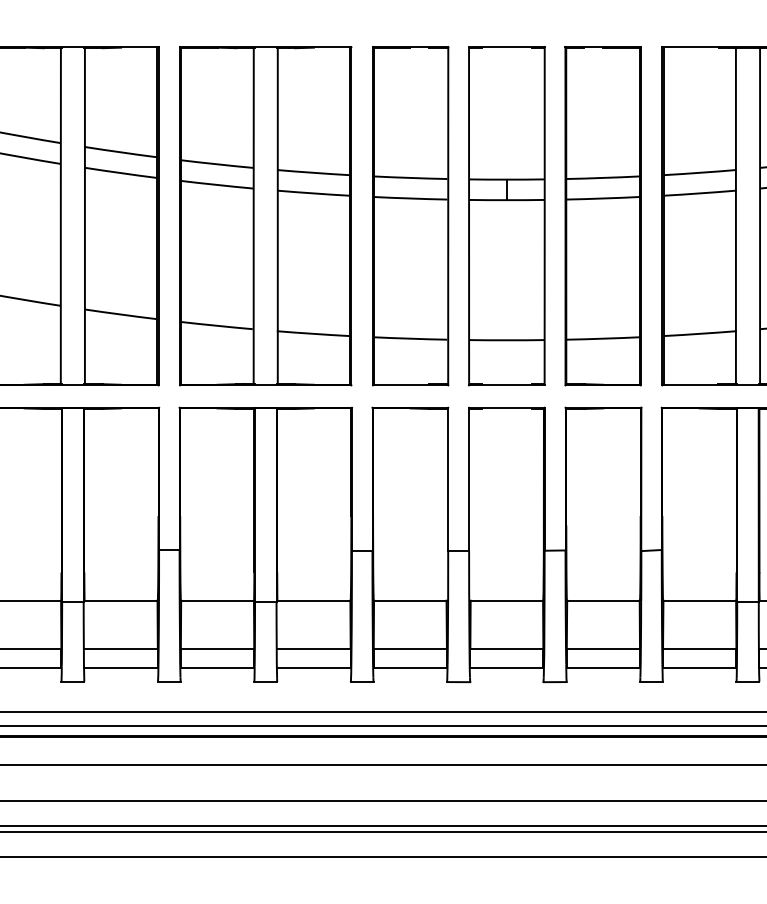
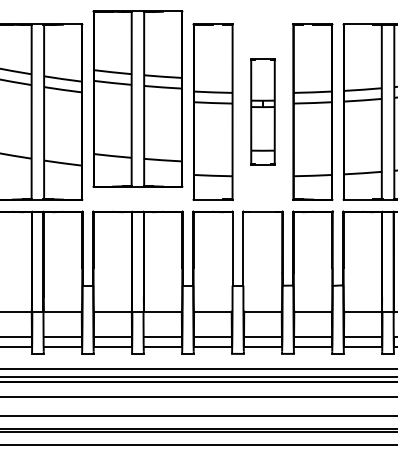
part: (264, 214) -> (137, 98), moved
part: (505, 214) -> (262, 111), size x0.6

